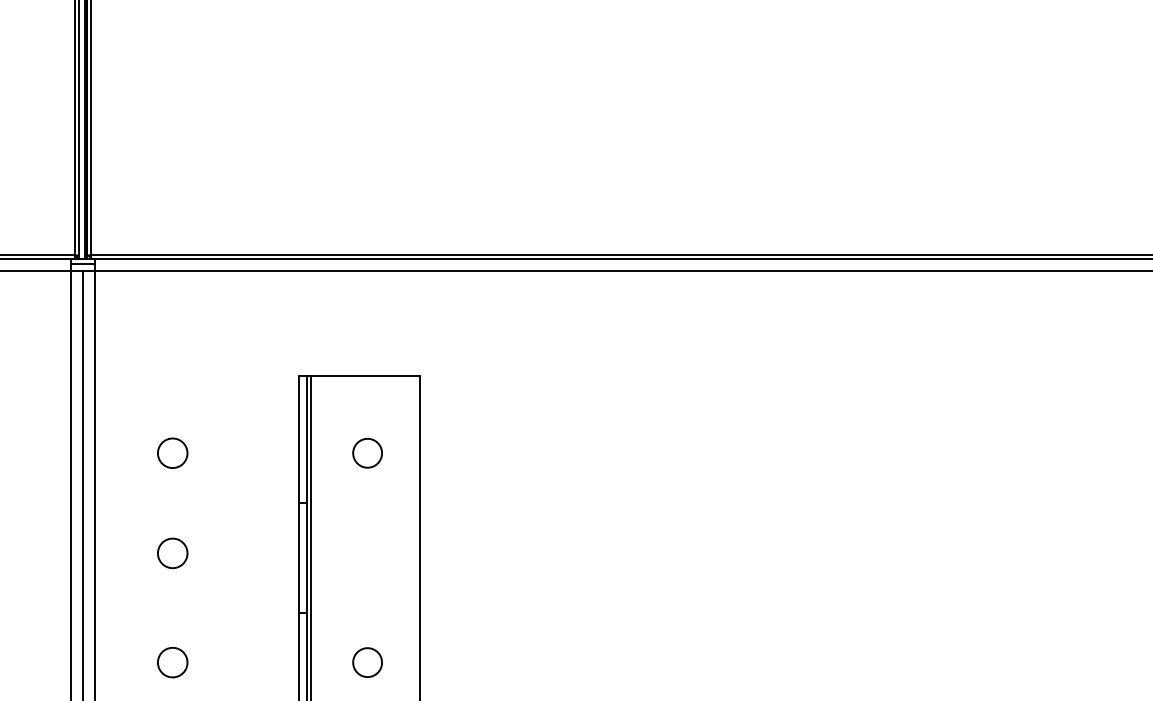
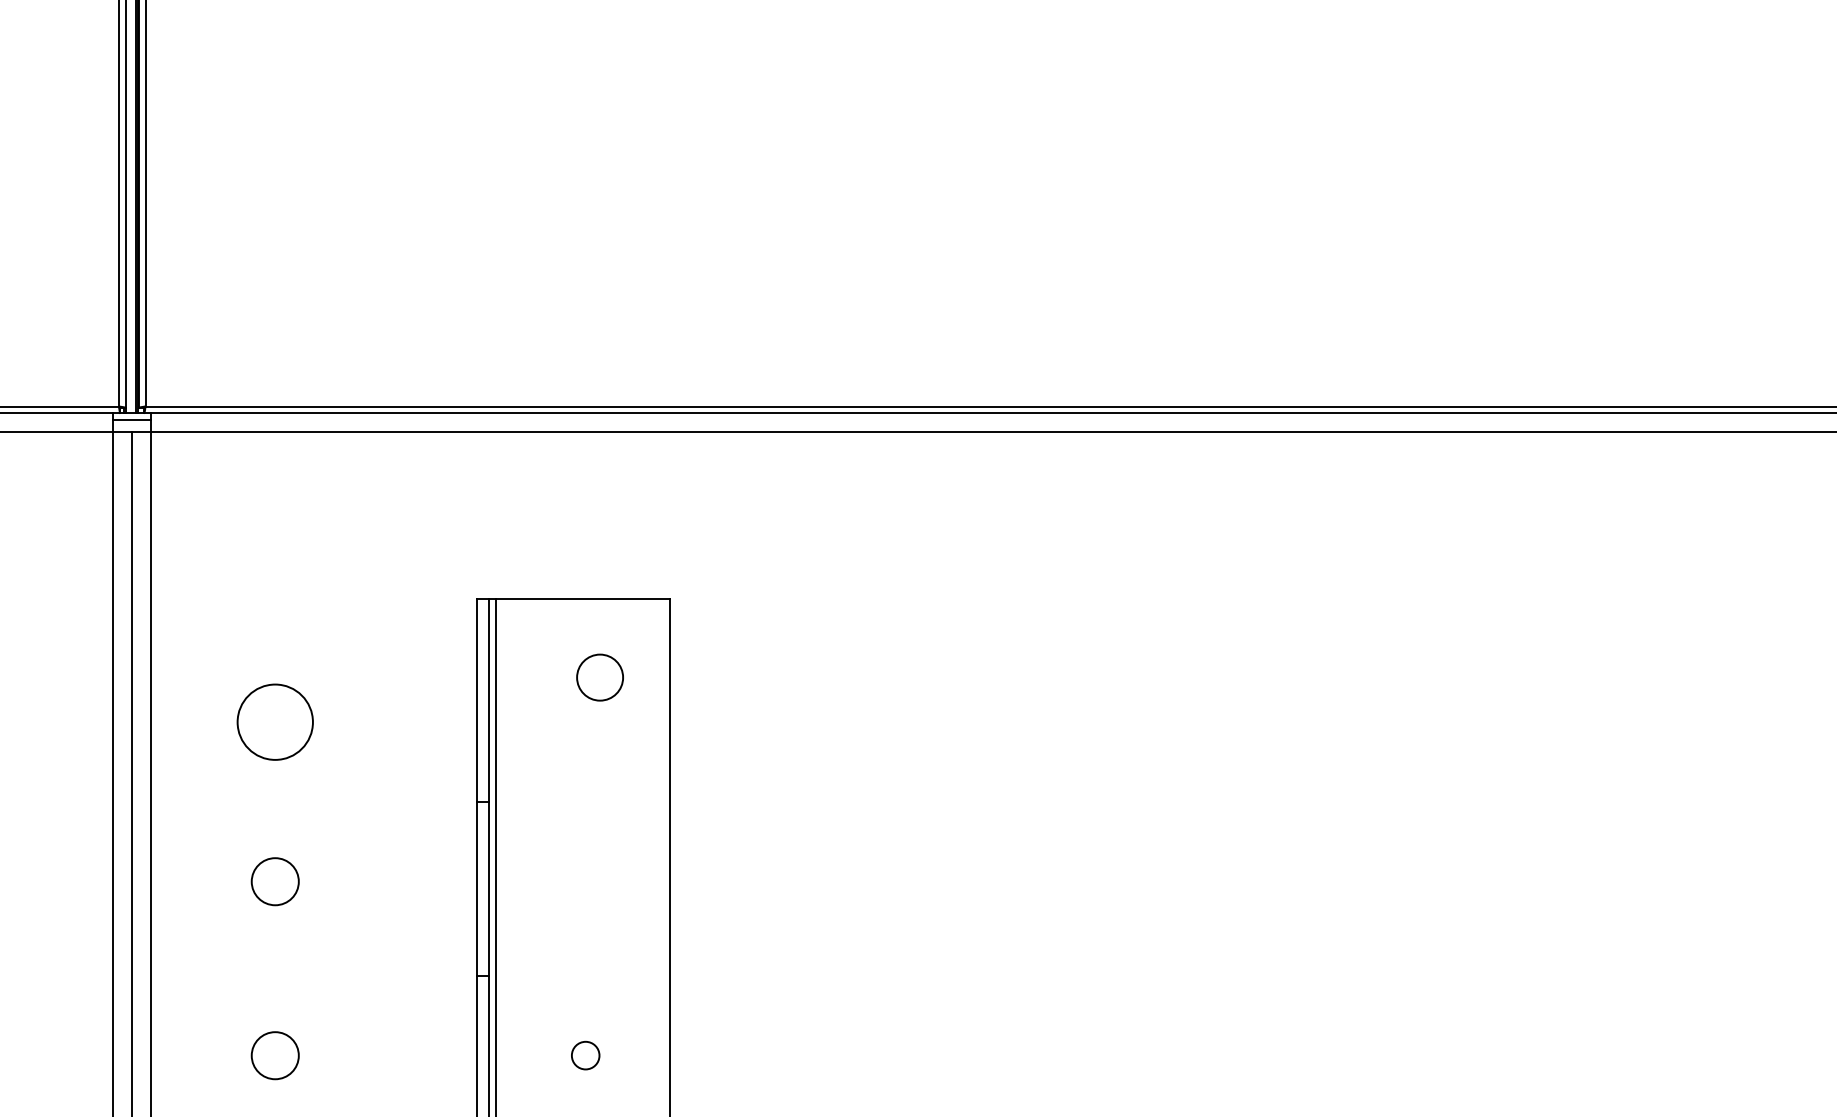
circle: (367, 452) -> (599, 676), moved
circle: (172, 453) -> (274, 722), size x1.6
circle: (367, 662) -> (585, 1055), size x0.6

